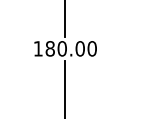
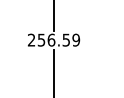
text: (64, 48) -> (53, 39), 180.00 -> 256.59

